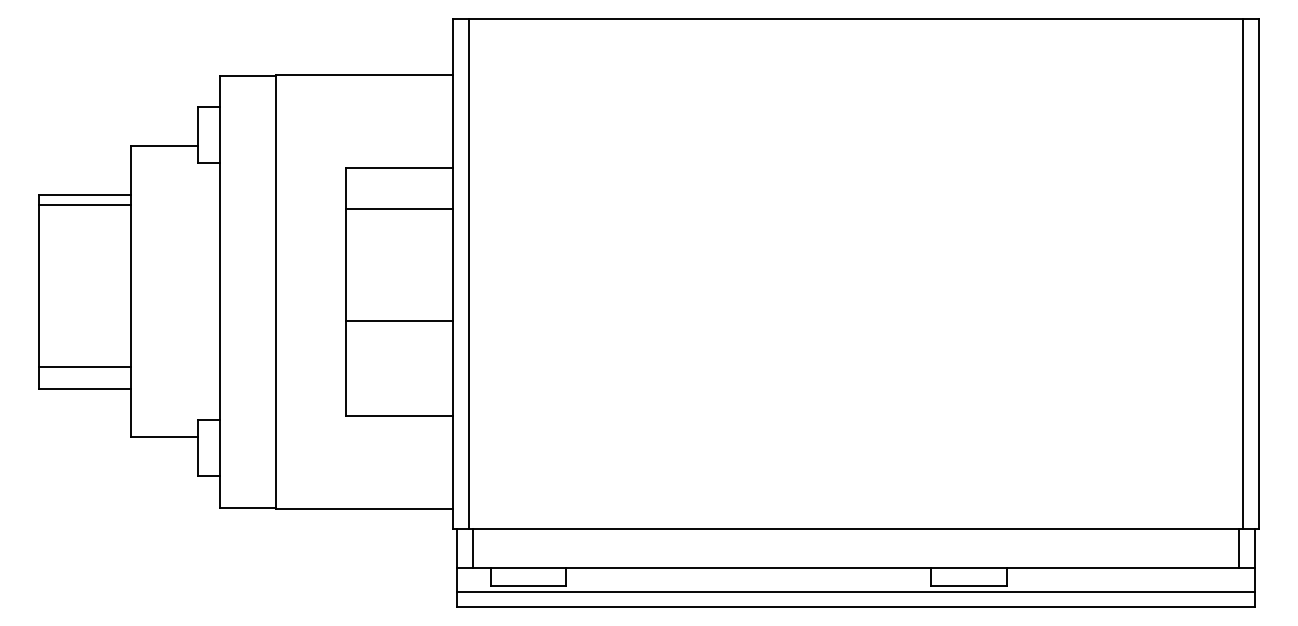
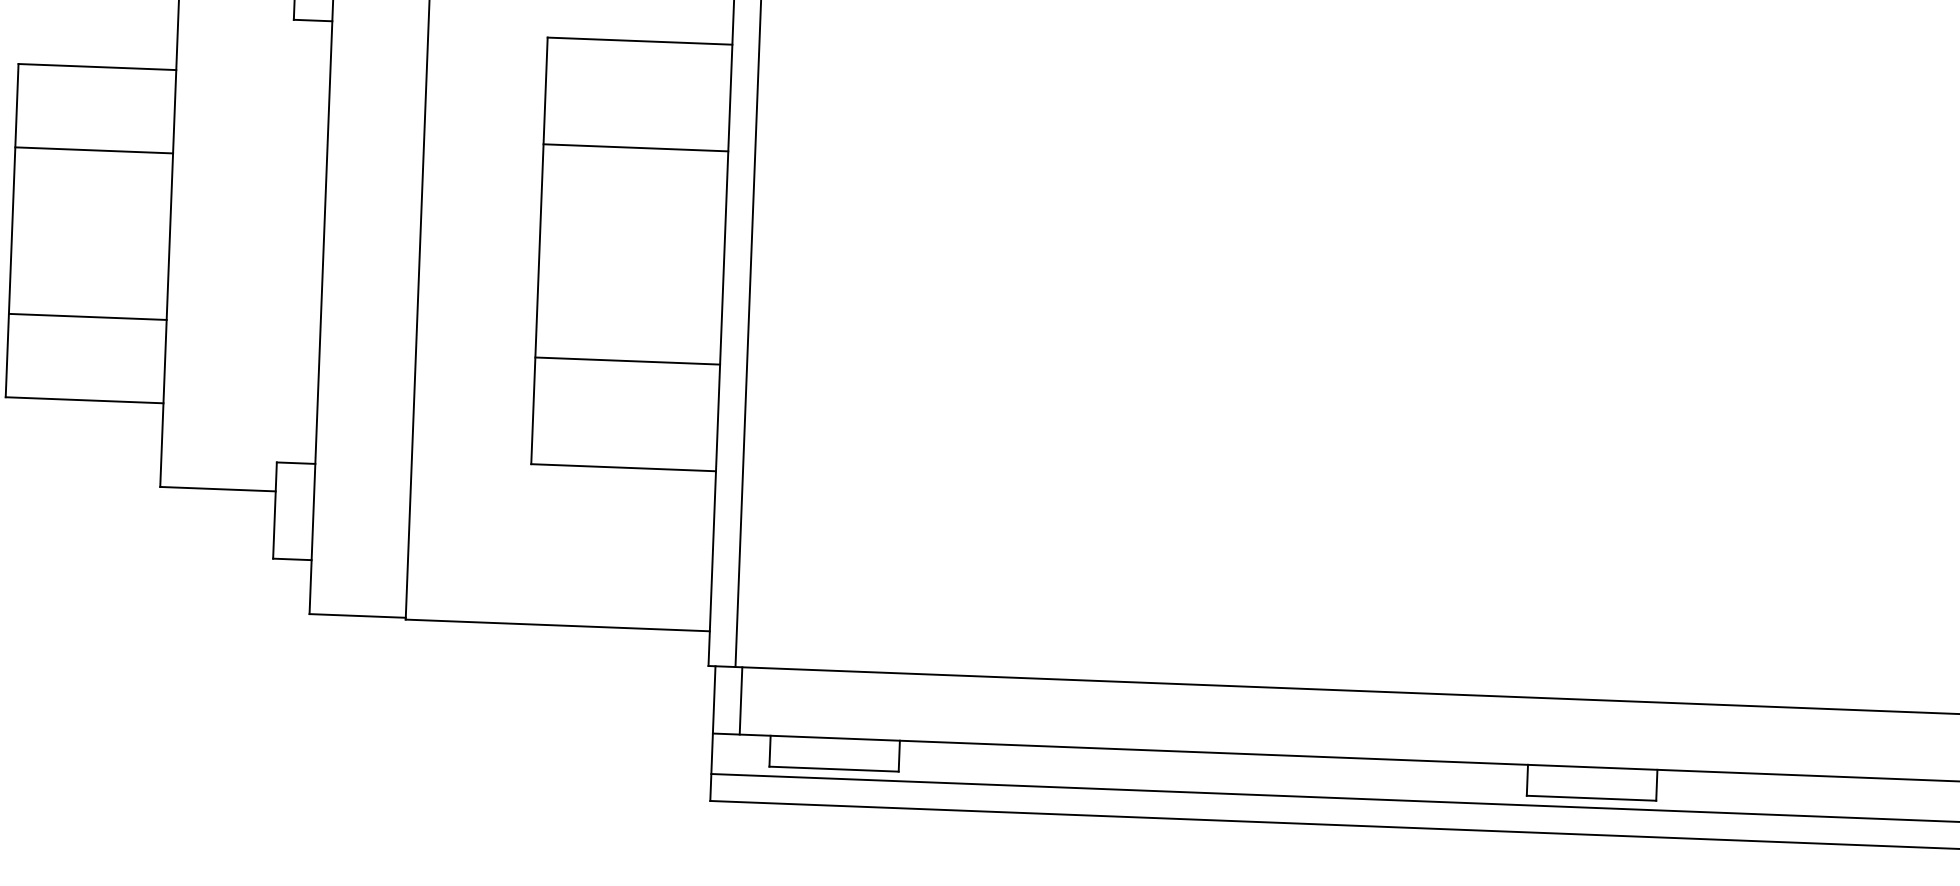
line: (84, 205) -> (93, 150), moved
line: (399, 208) -> (636, 147), moved
line: (399, 320) -> (627, 360), moved
line: (84, 367) -> (87, 317), moved

